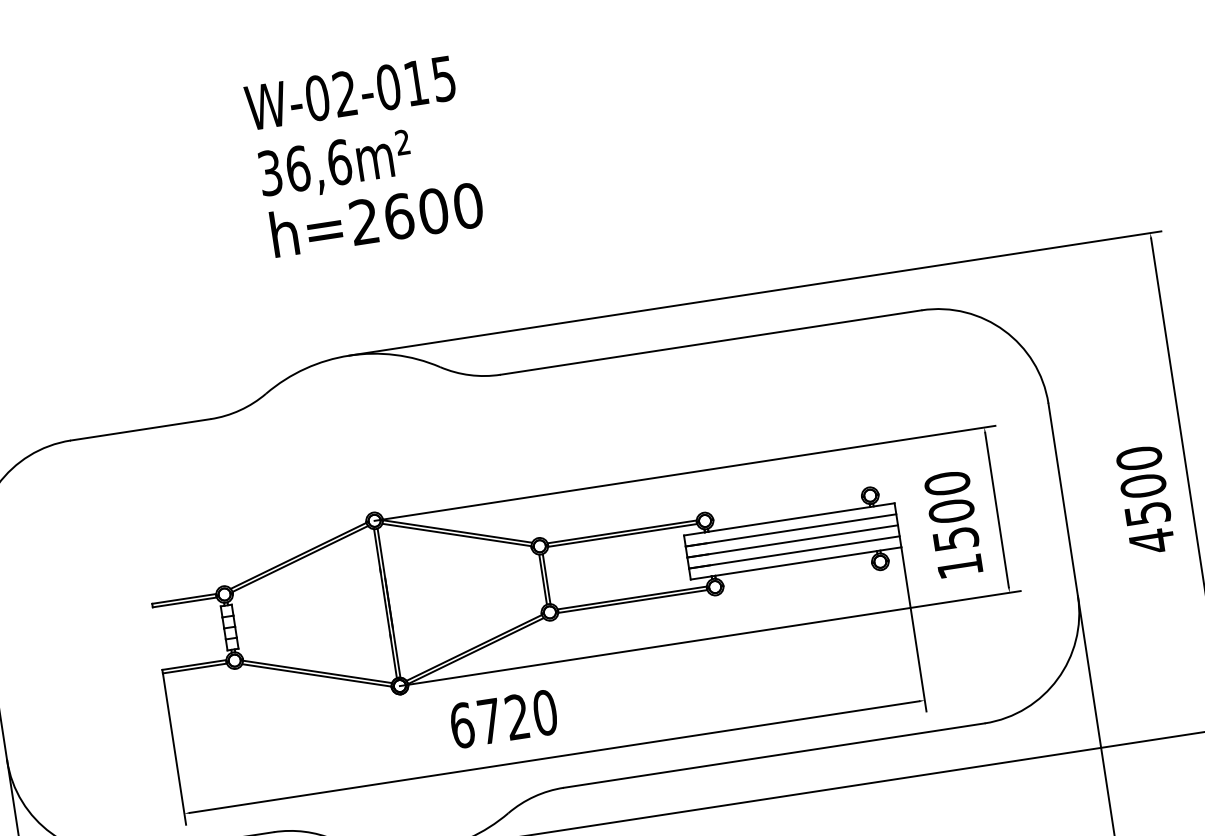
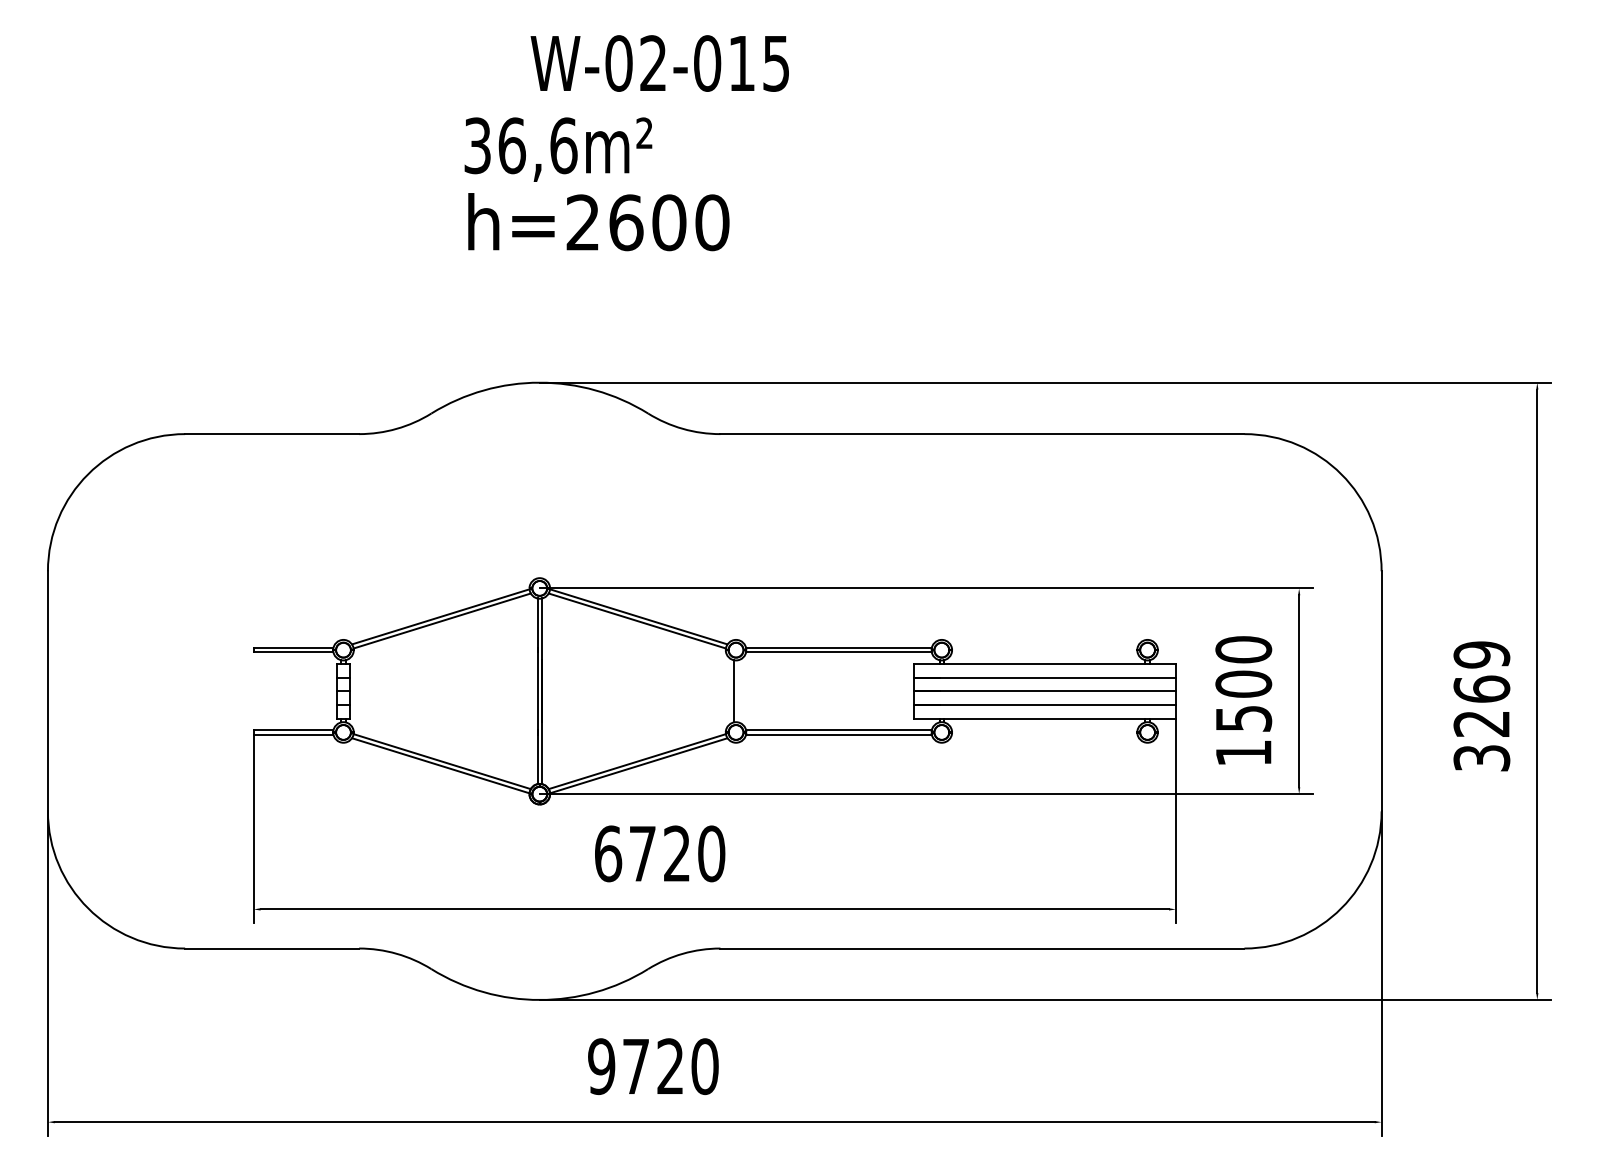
text: (350, 93) -> (659, 63), moved
text: (1145, 499) -> (1481, 706), 4500 -> 3269
line: (546, 579) -> (738, 691), removed

